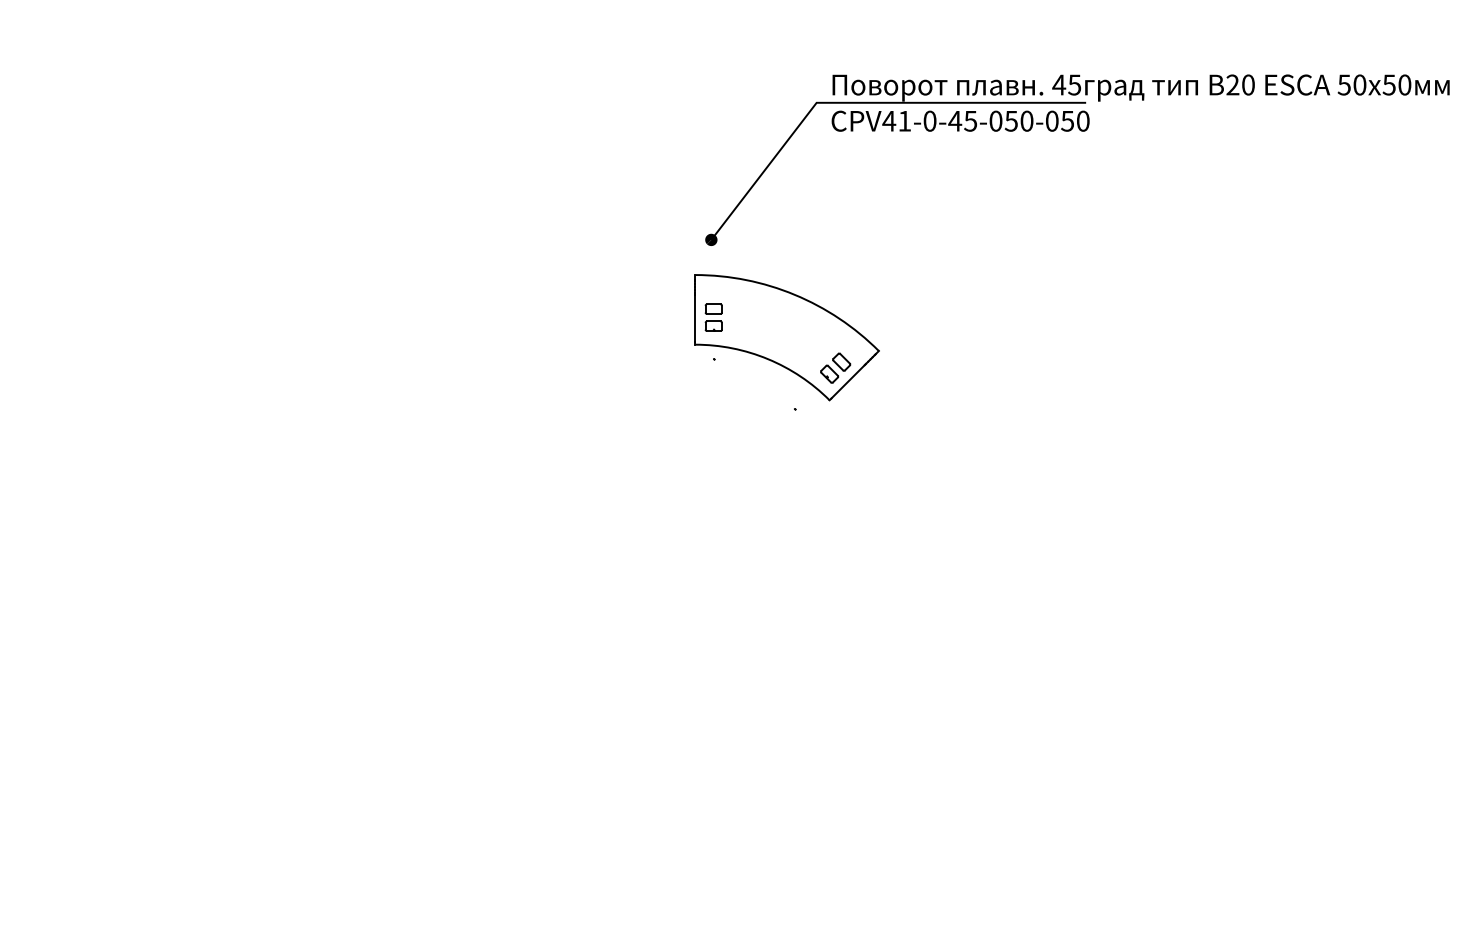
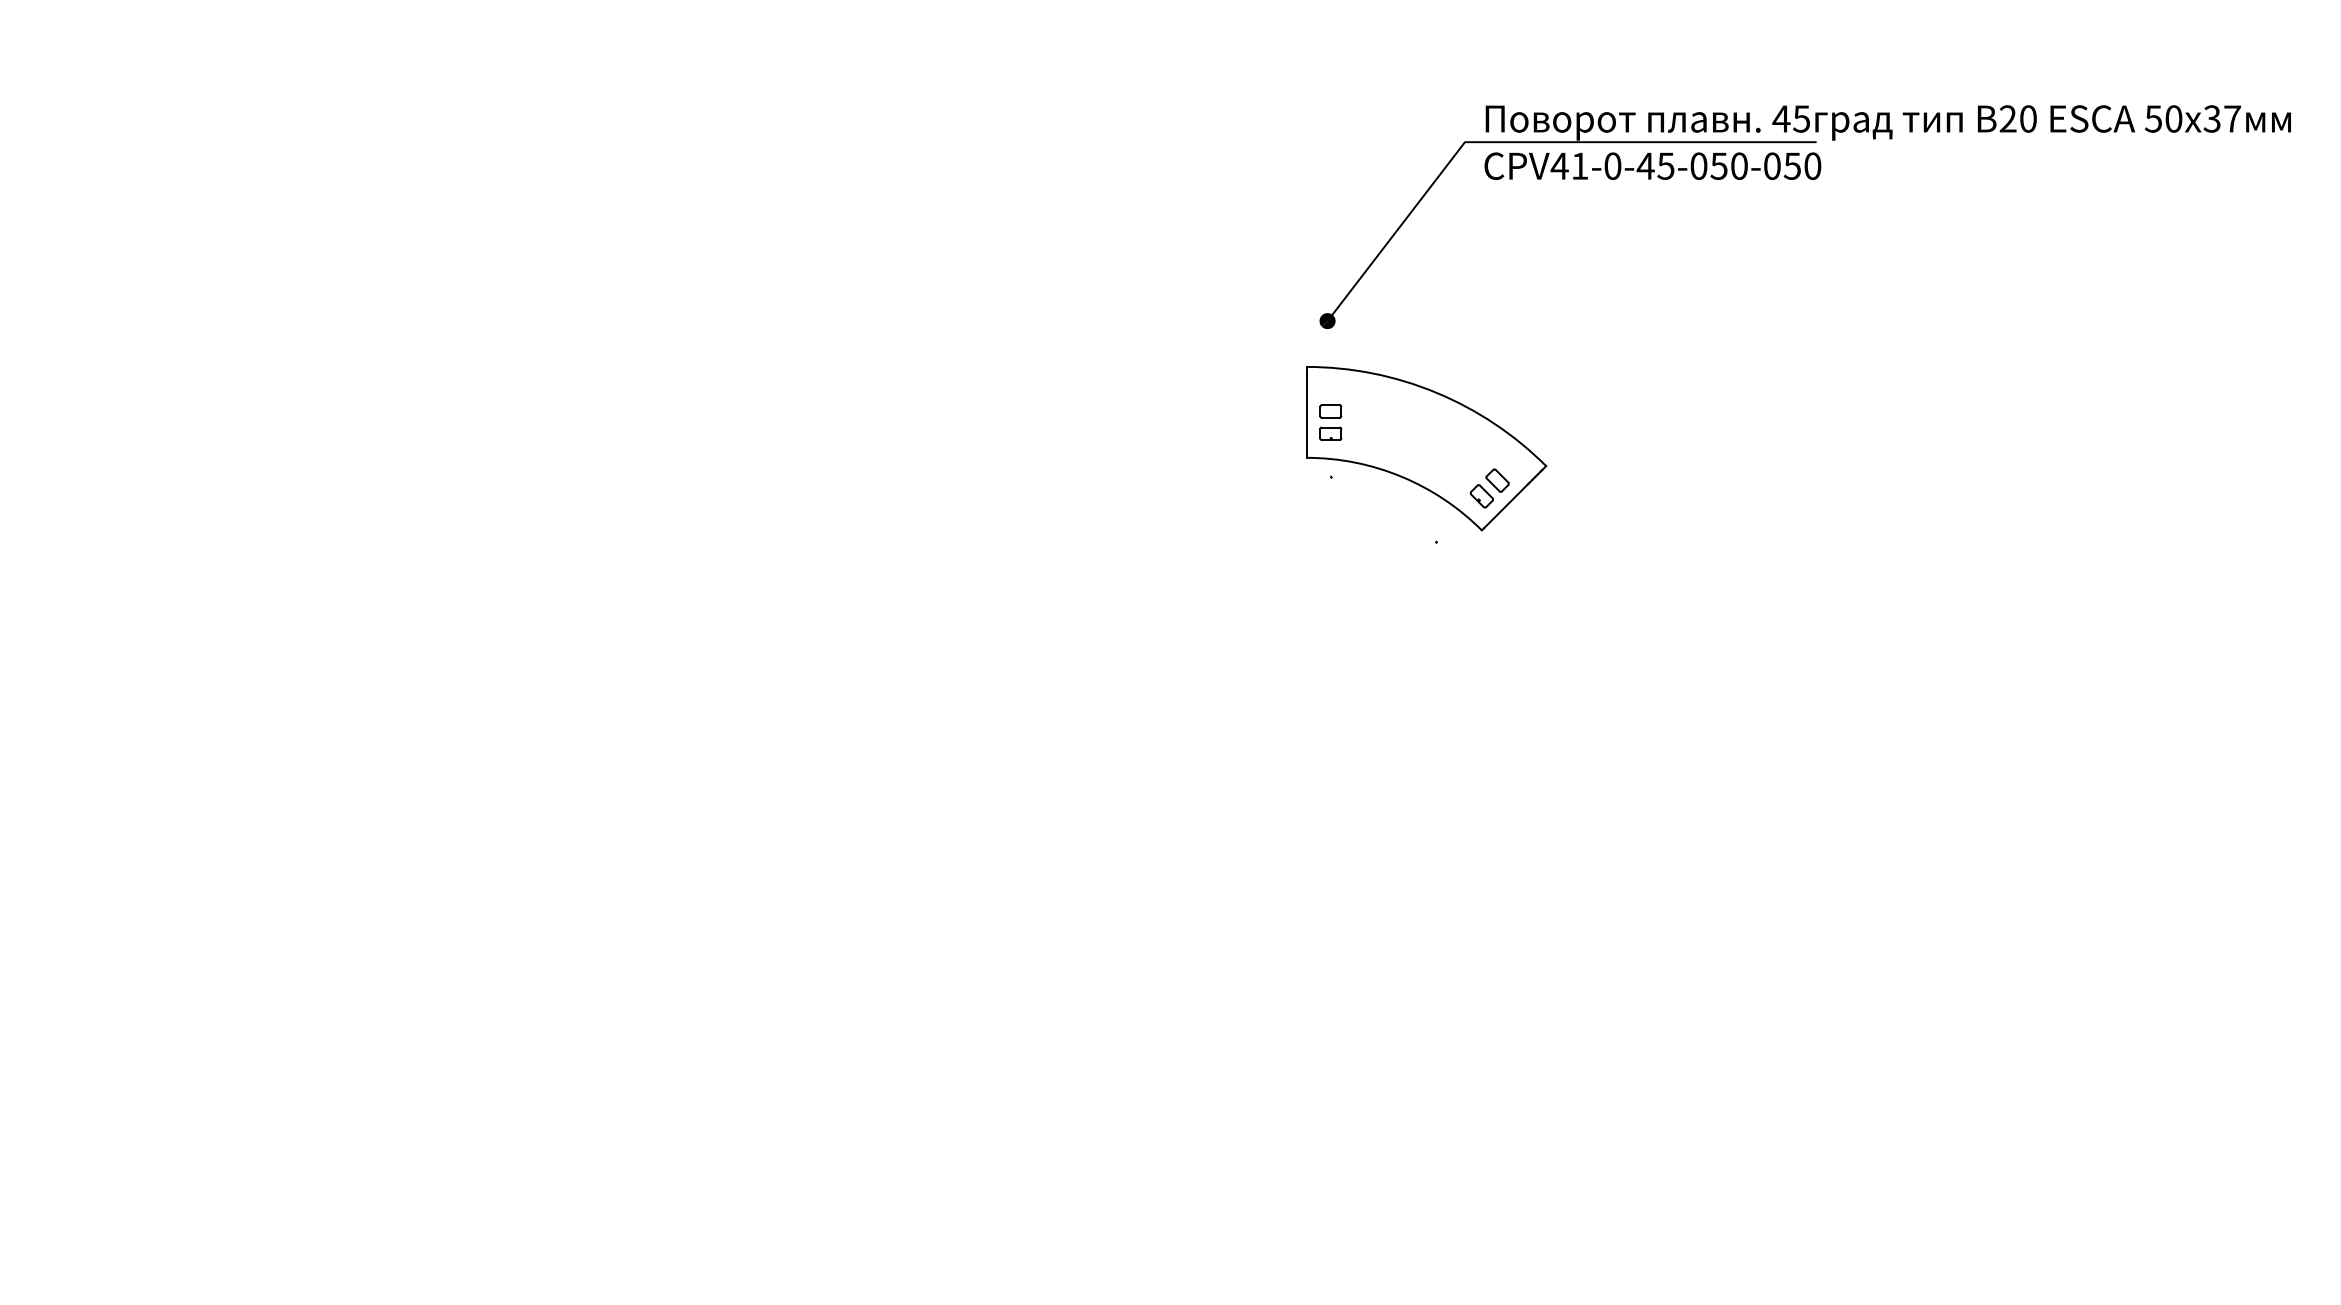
text: (1396, 84) -> (2221, 118), 50 -> 37

